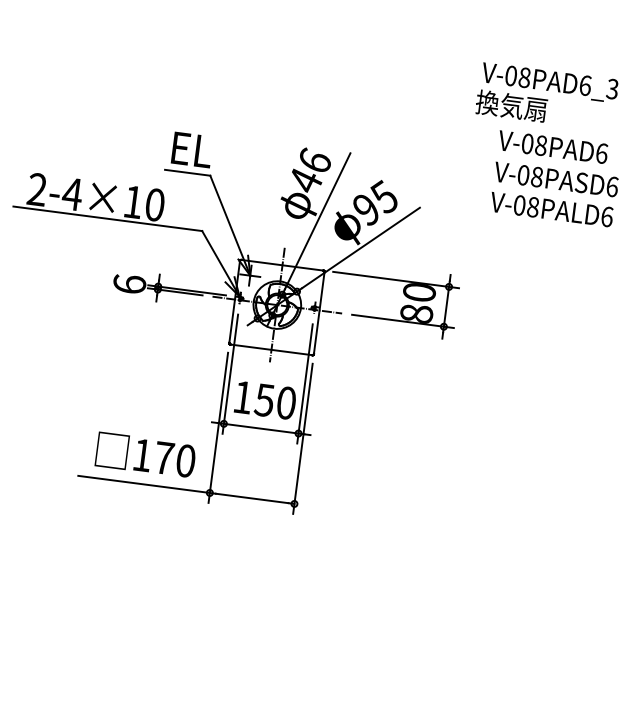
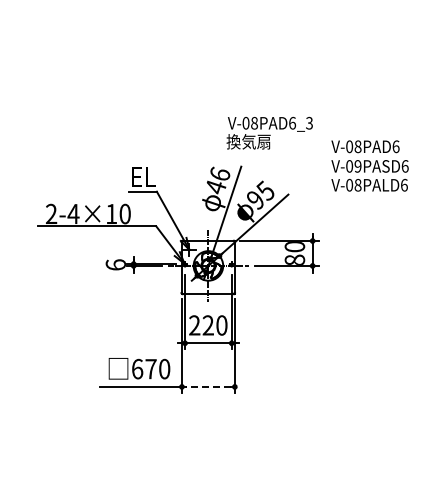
text: (546, 95) -> (269, 132), moved
text: (536, 177) -> (357, 166), V-08PASD6 -> V-09PASD6
text: (253, 398) -> (201, 325), 150 -> 220
text: (142, 454) -> (137, 368), 170 -> 670
line: (252, 497) -> (208, 386), solid -> dashed

